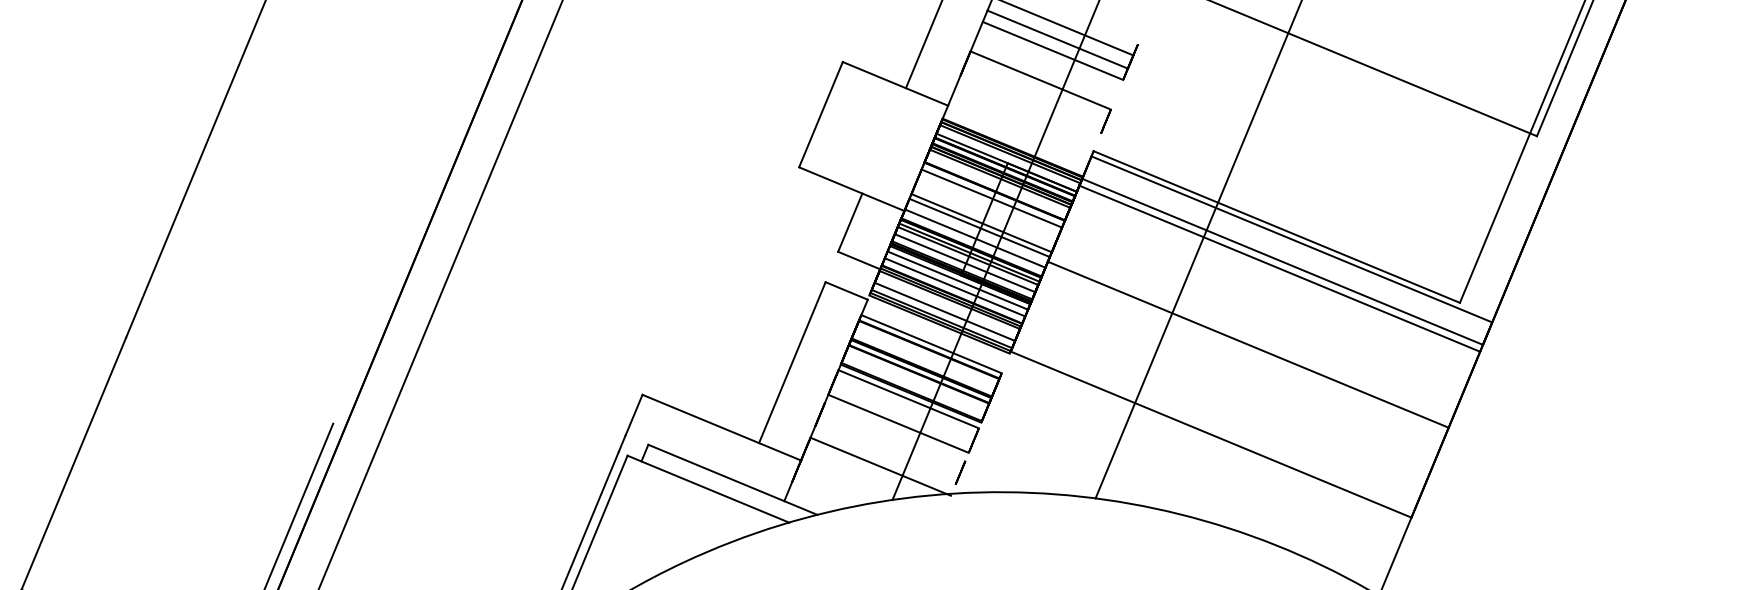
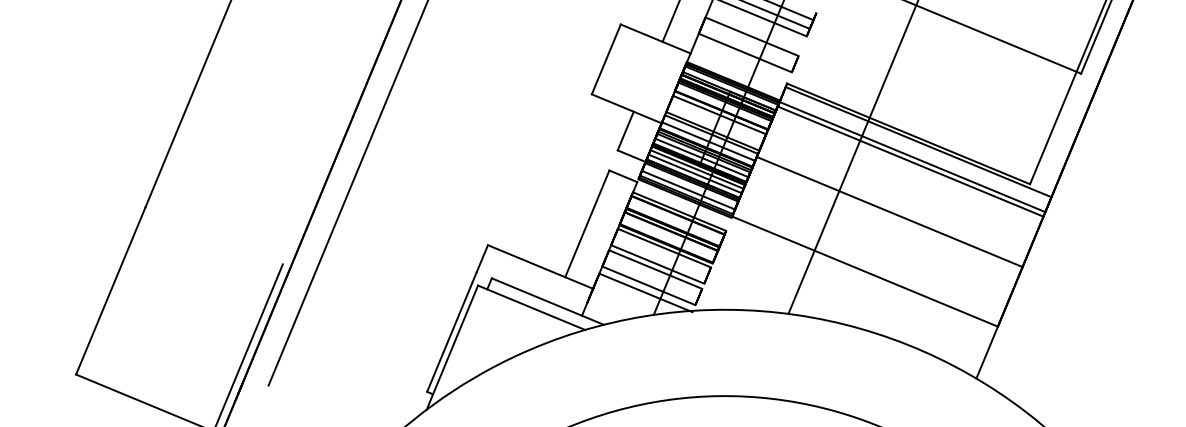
line: (1029, 104) -> (744, 52), added
line: (895, 431) -> (655, 269), added
line: (884, 455) -> (648, 285), added

